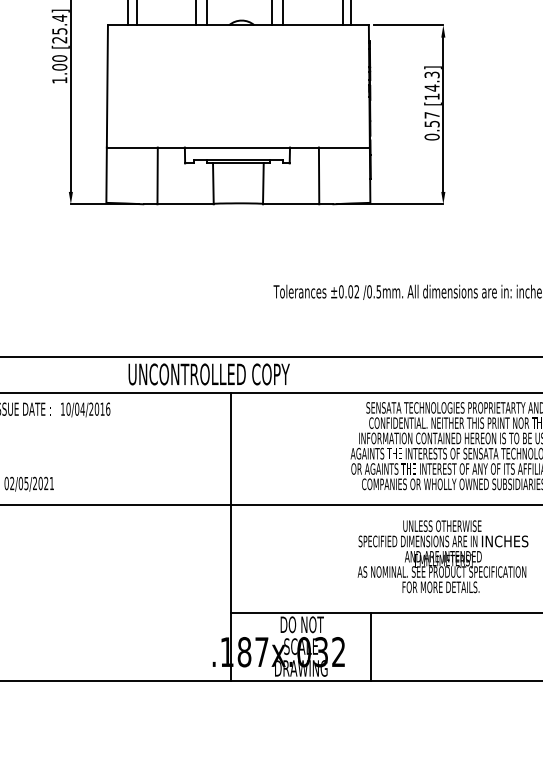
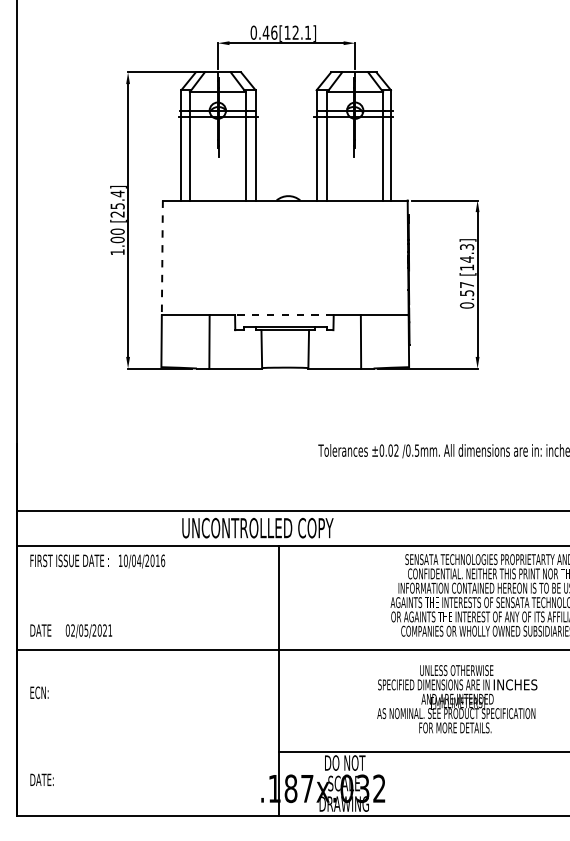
line: (107, 87) -> (162, 258), solid -> dashed
line: (236, 147) -> (283, 315), solid -> dashed
text: (443, 557) -> (457, 699), moved
line: (370, 646) -> (409, 783), removed

